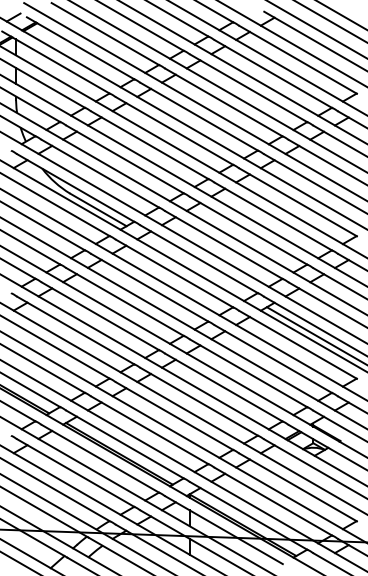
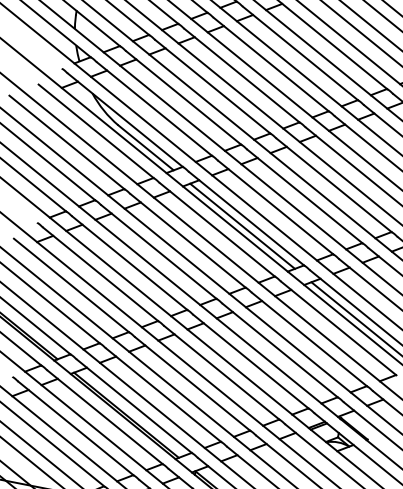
line: (196, 266) -> (242, 226), added

